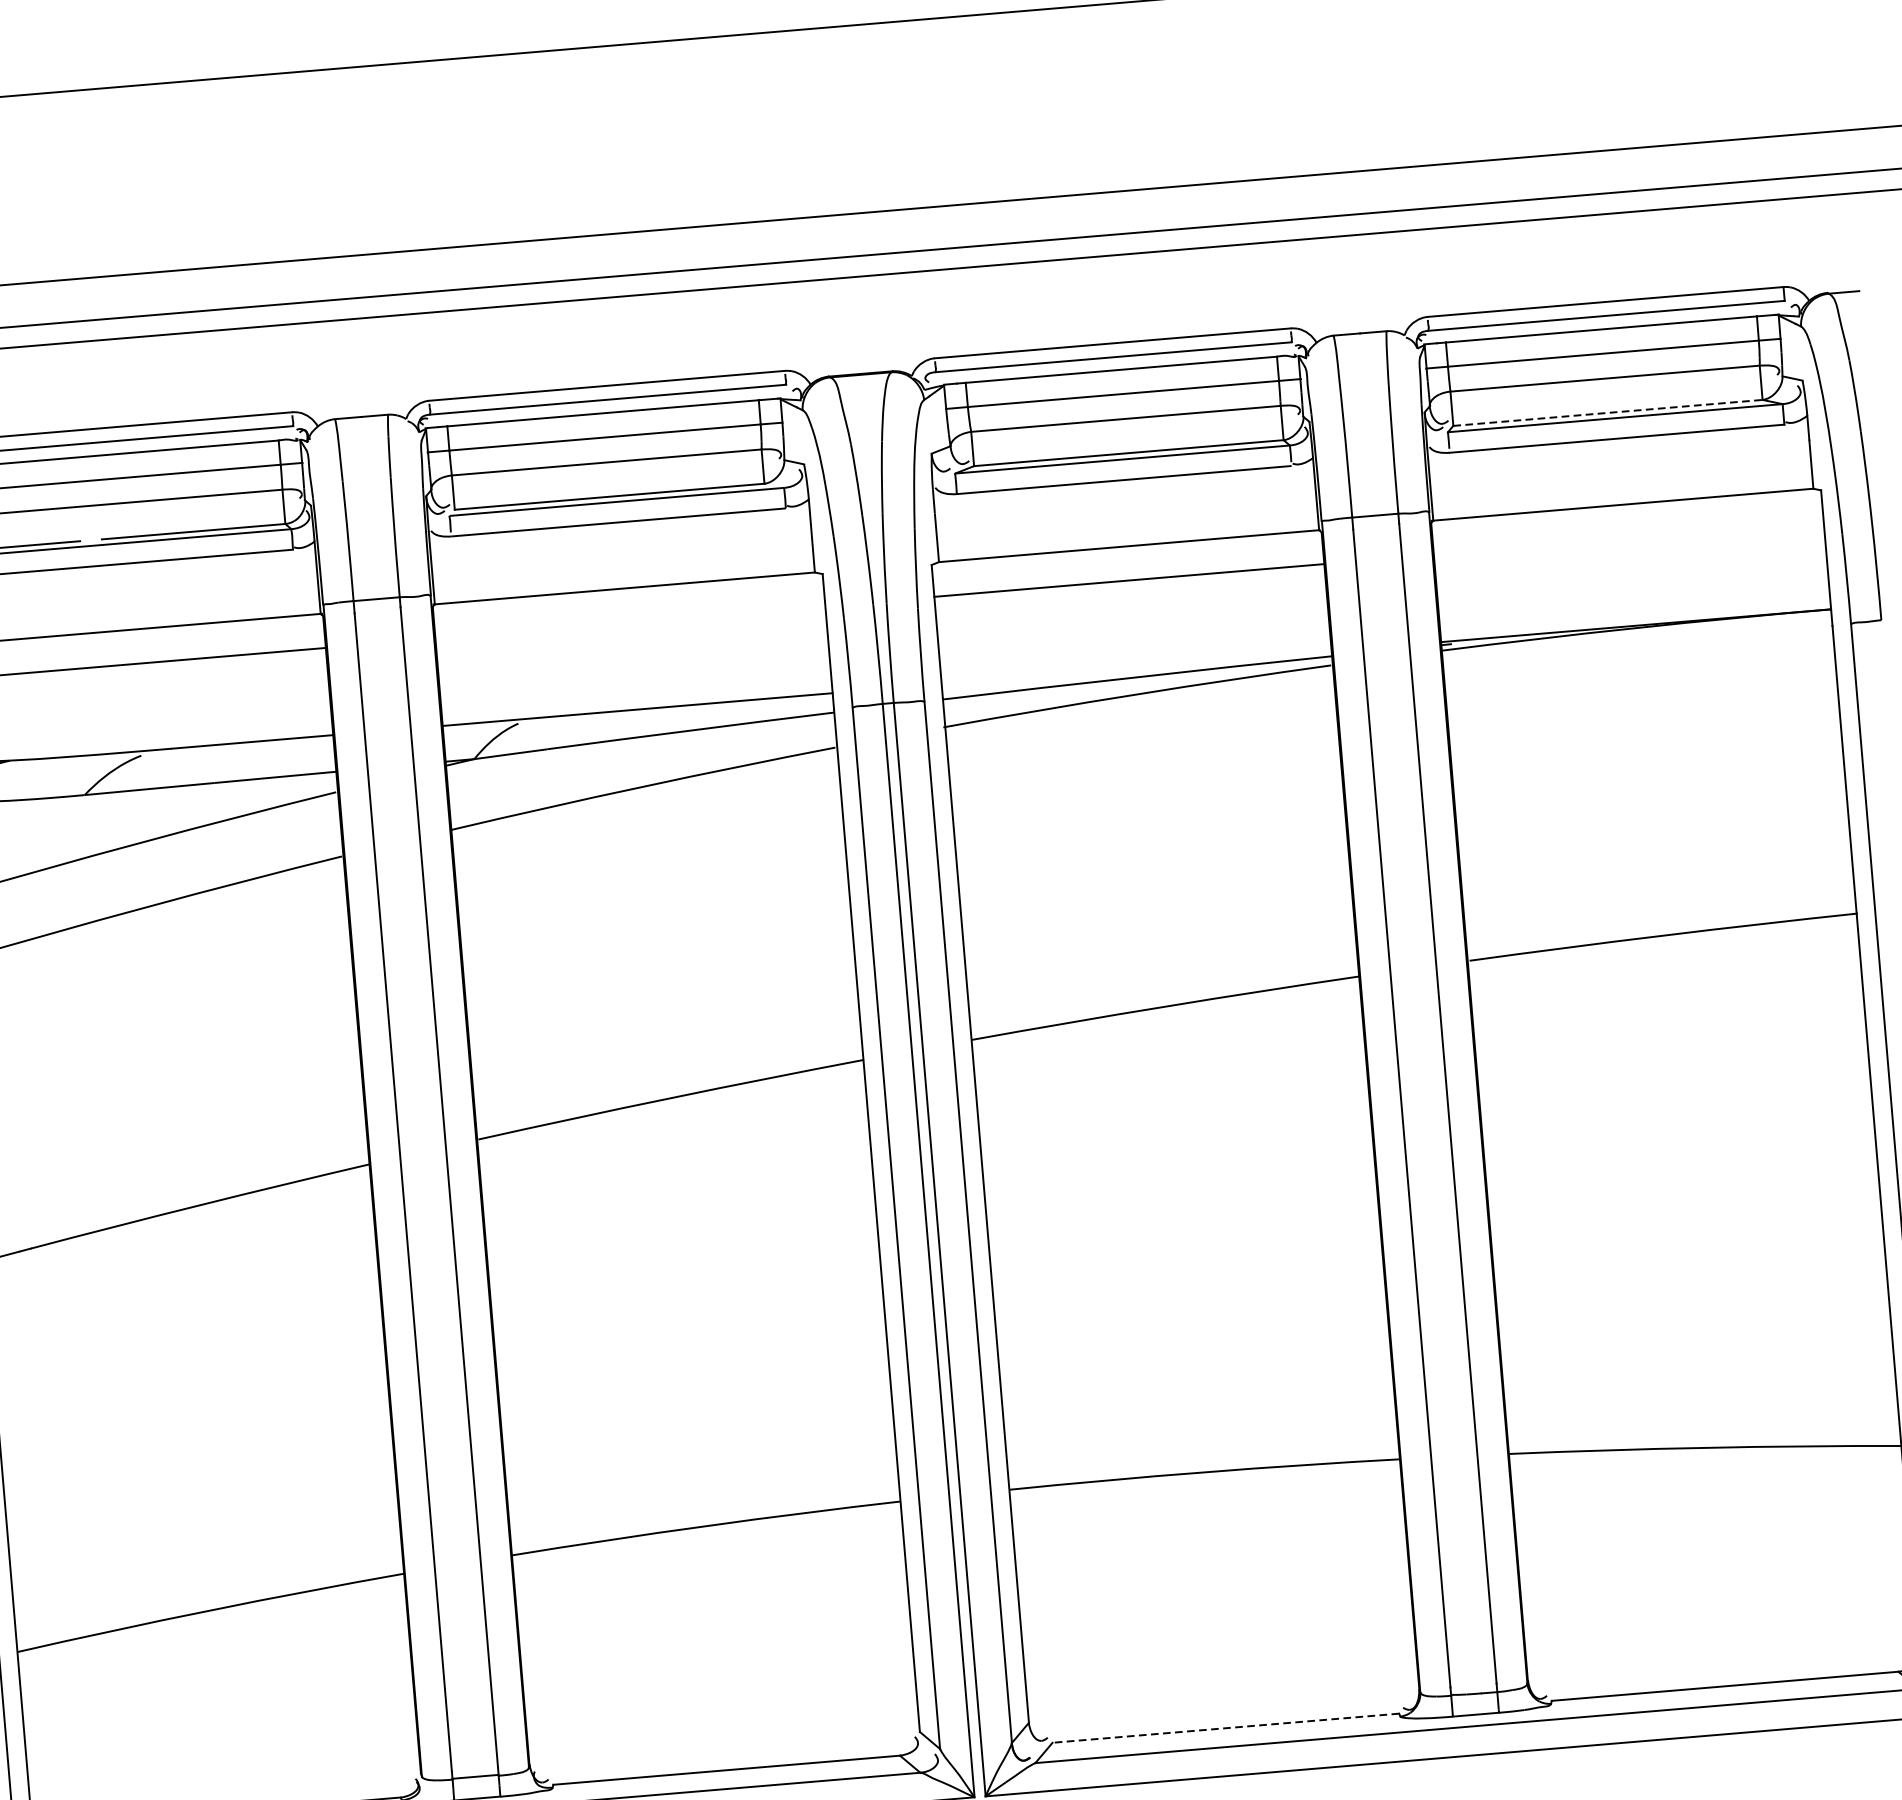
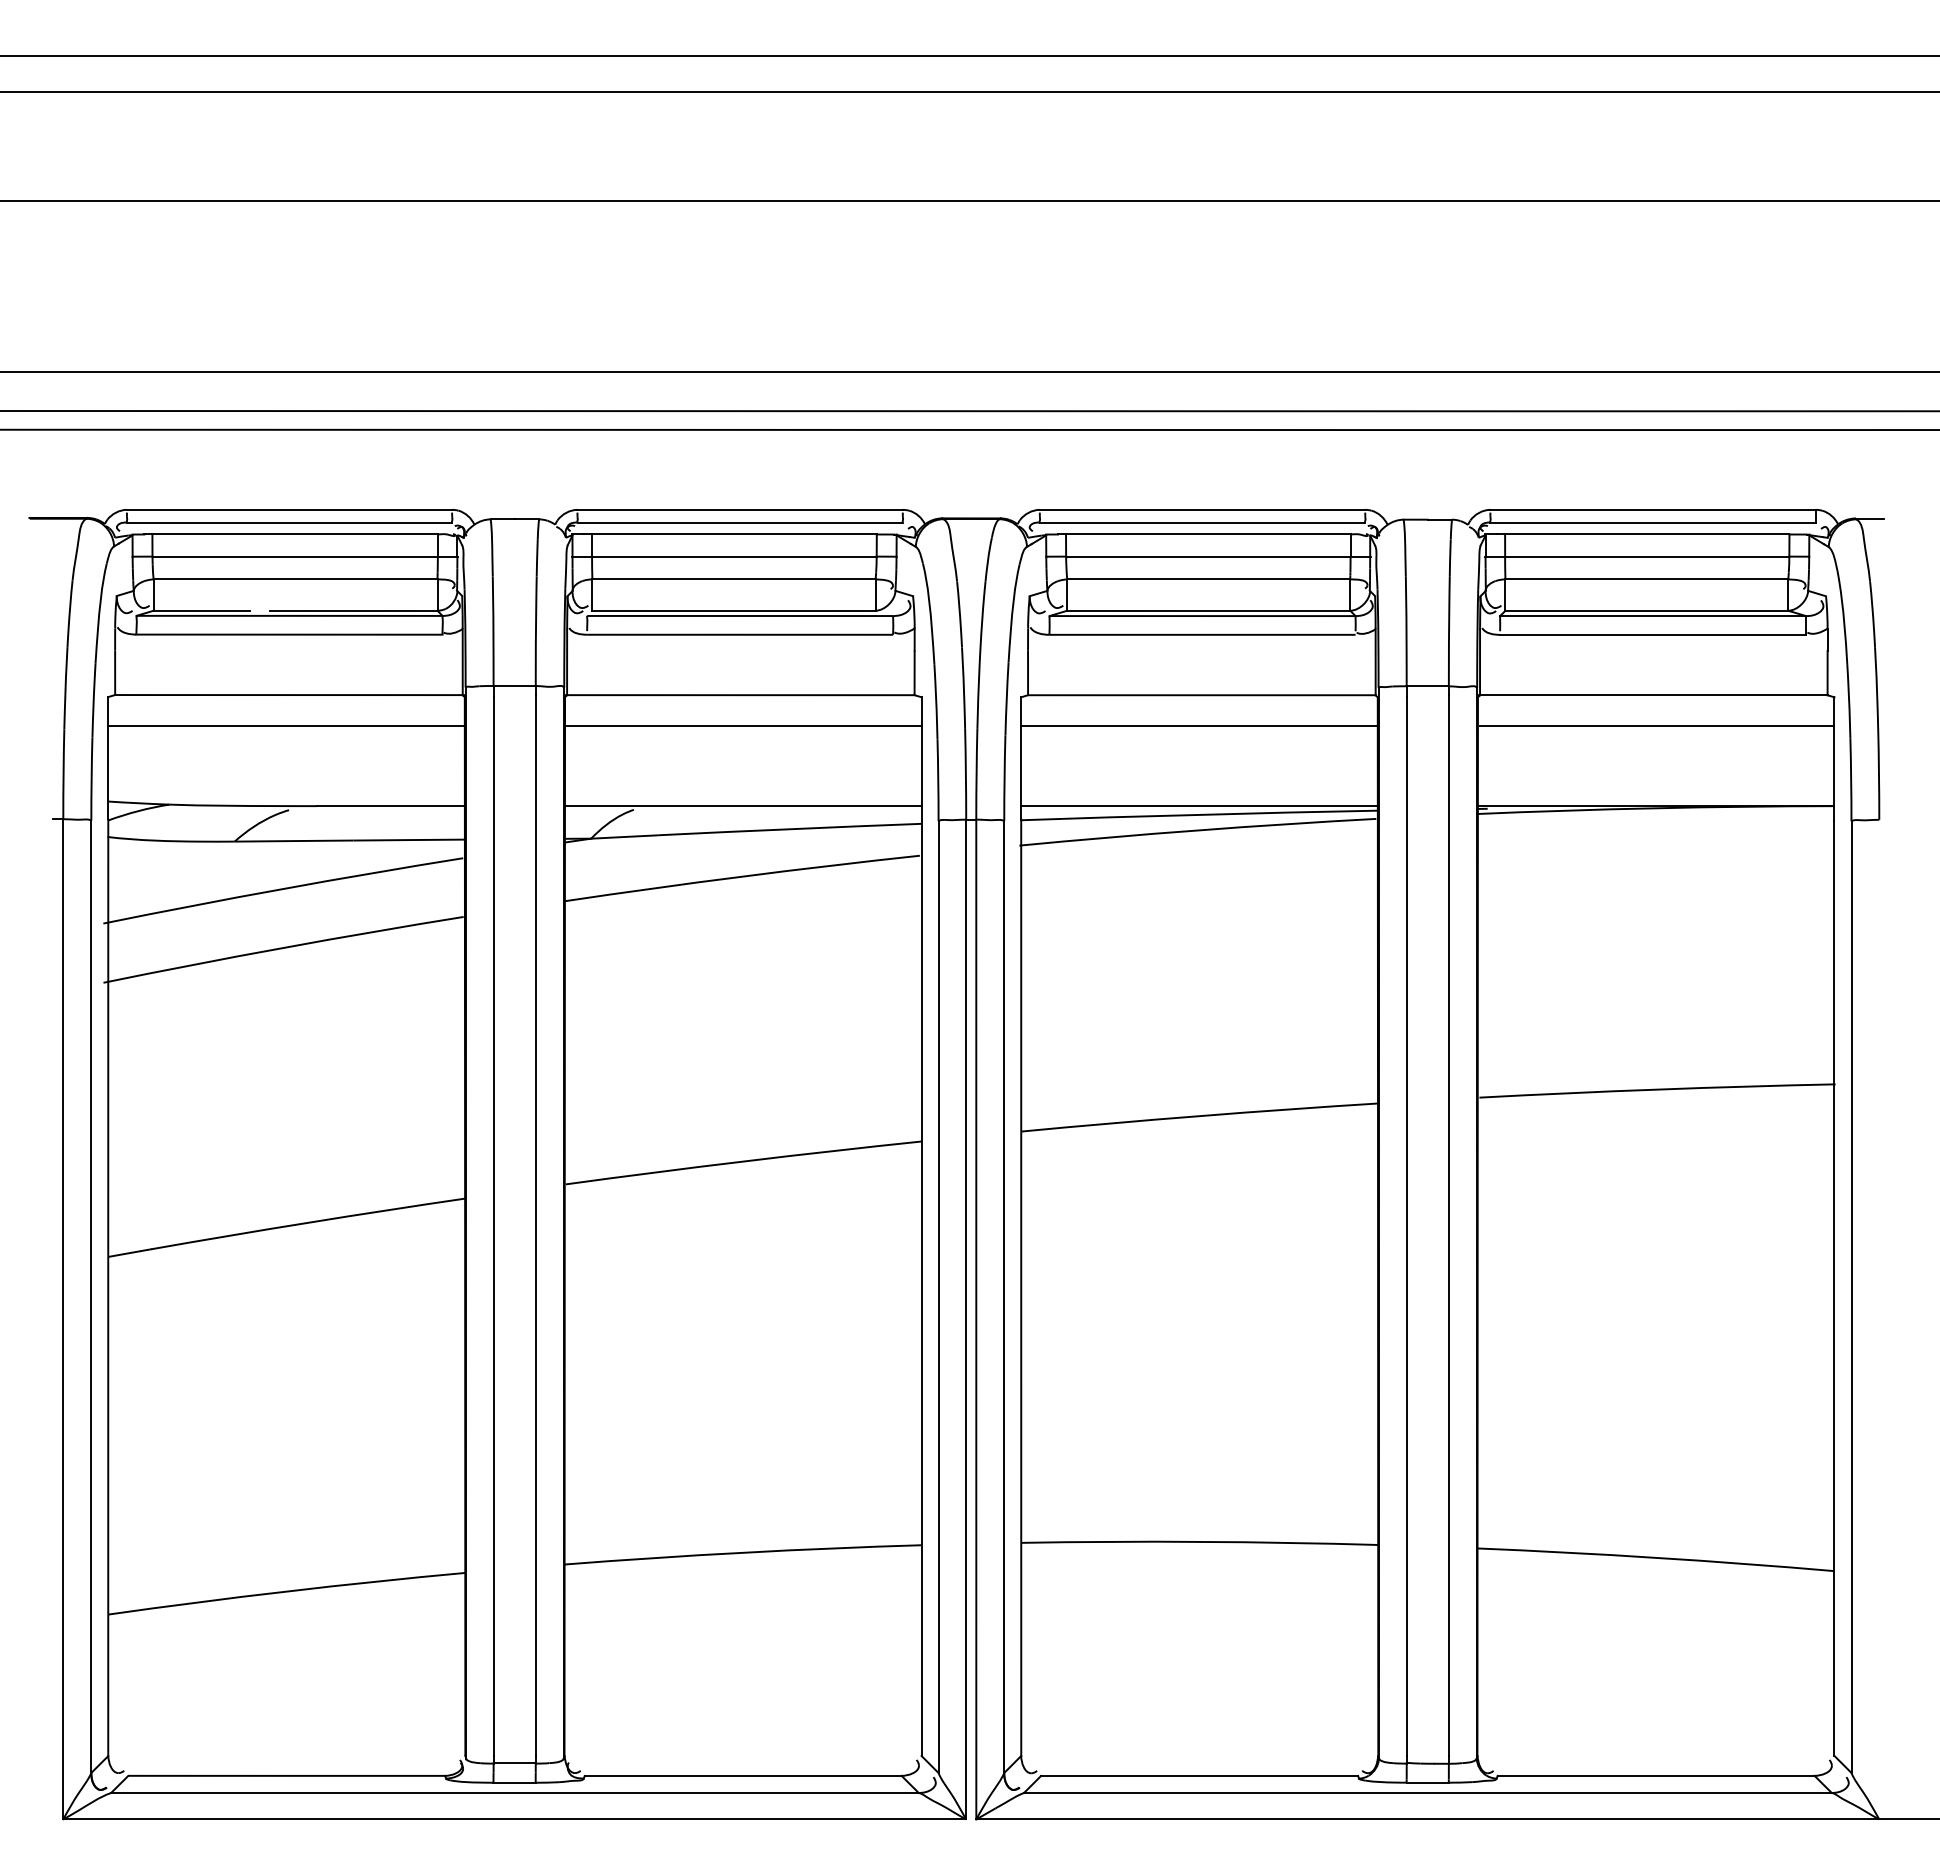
line: (1608, 412) -> (1647, 610), dashed -> solid
line: (1630, 538) -> (1657, 726), added
line: (631, 622) -> (744, 726), added
line: (1136, 668) -> (1199, 806), added
line: (1225, 1727) -> (1199, 1775), dashed -> solid

